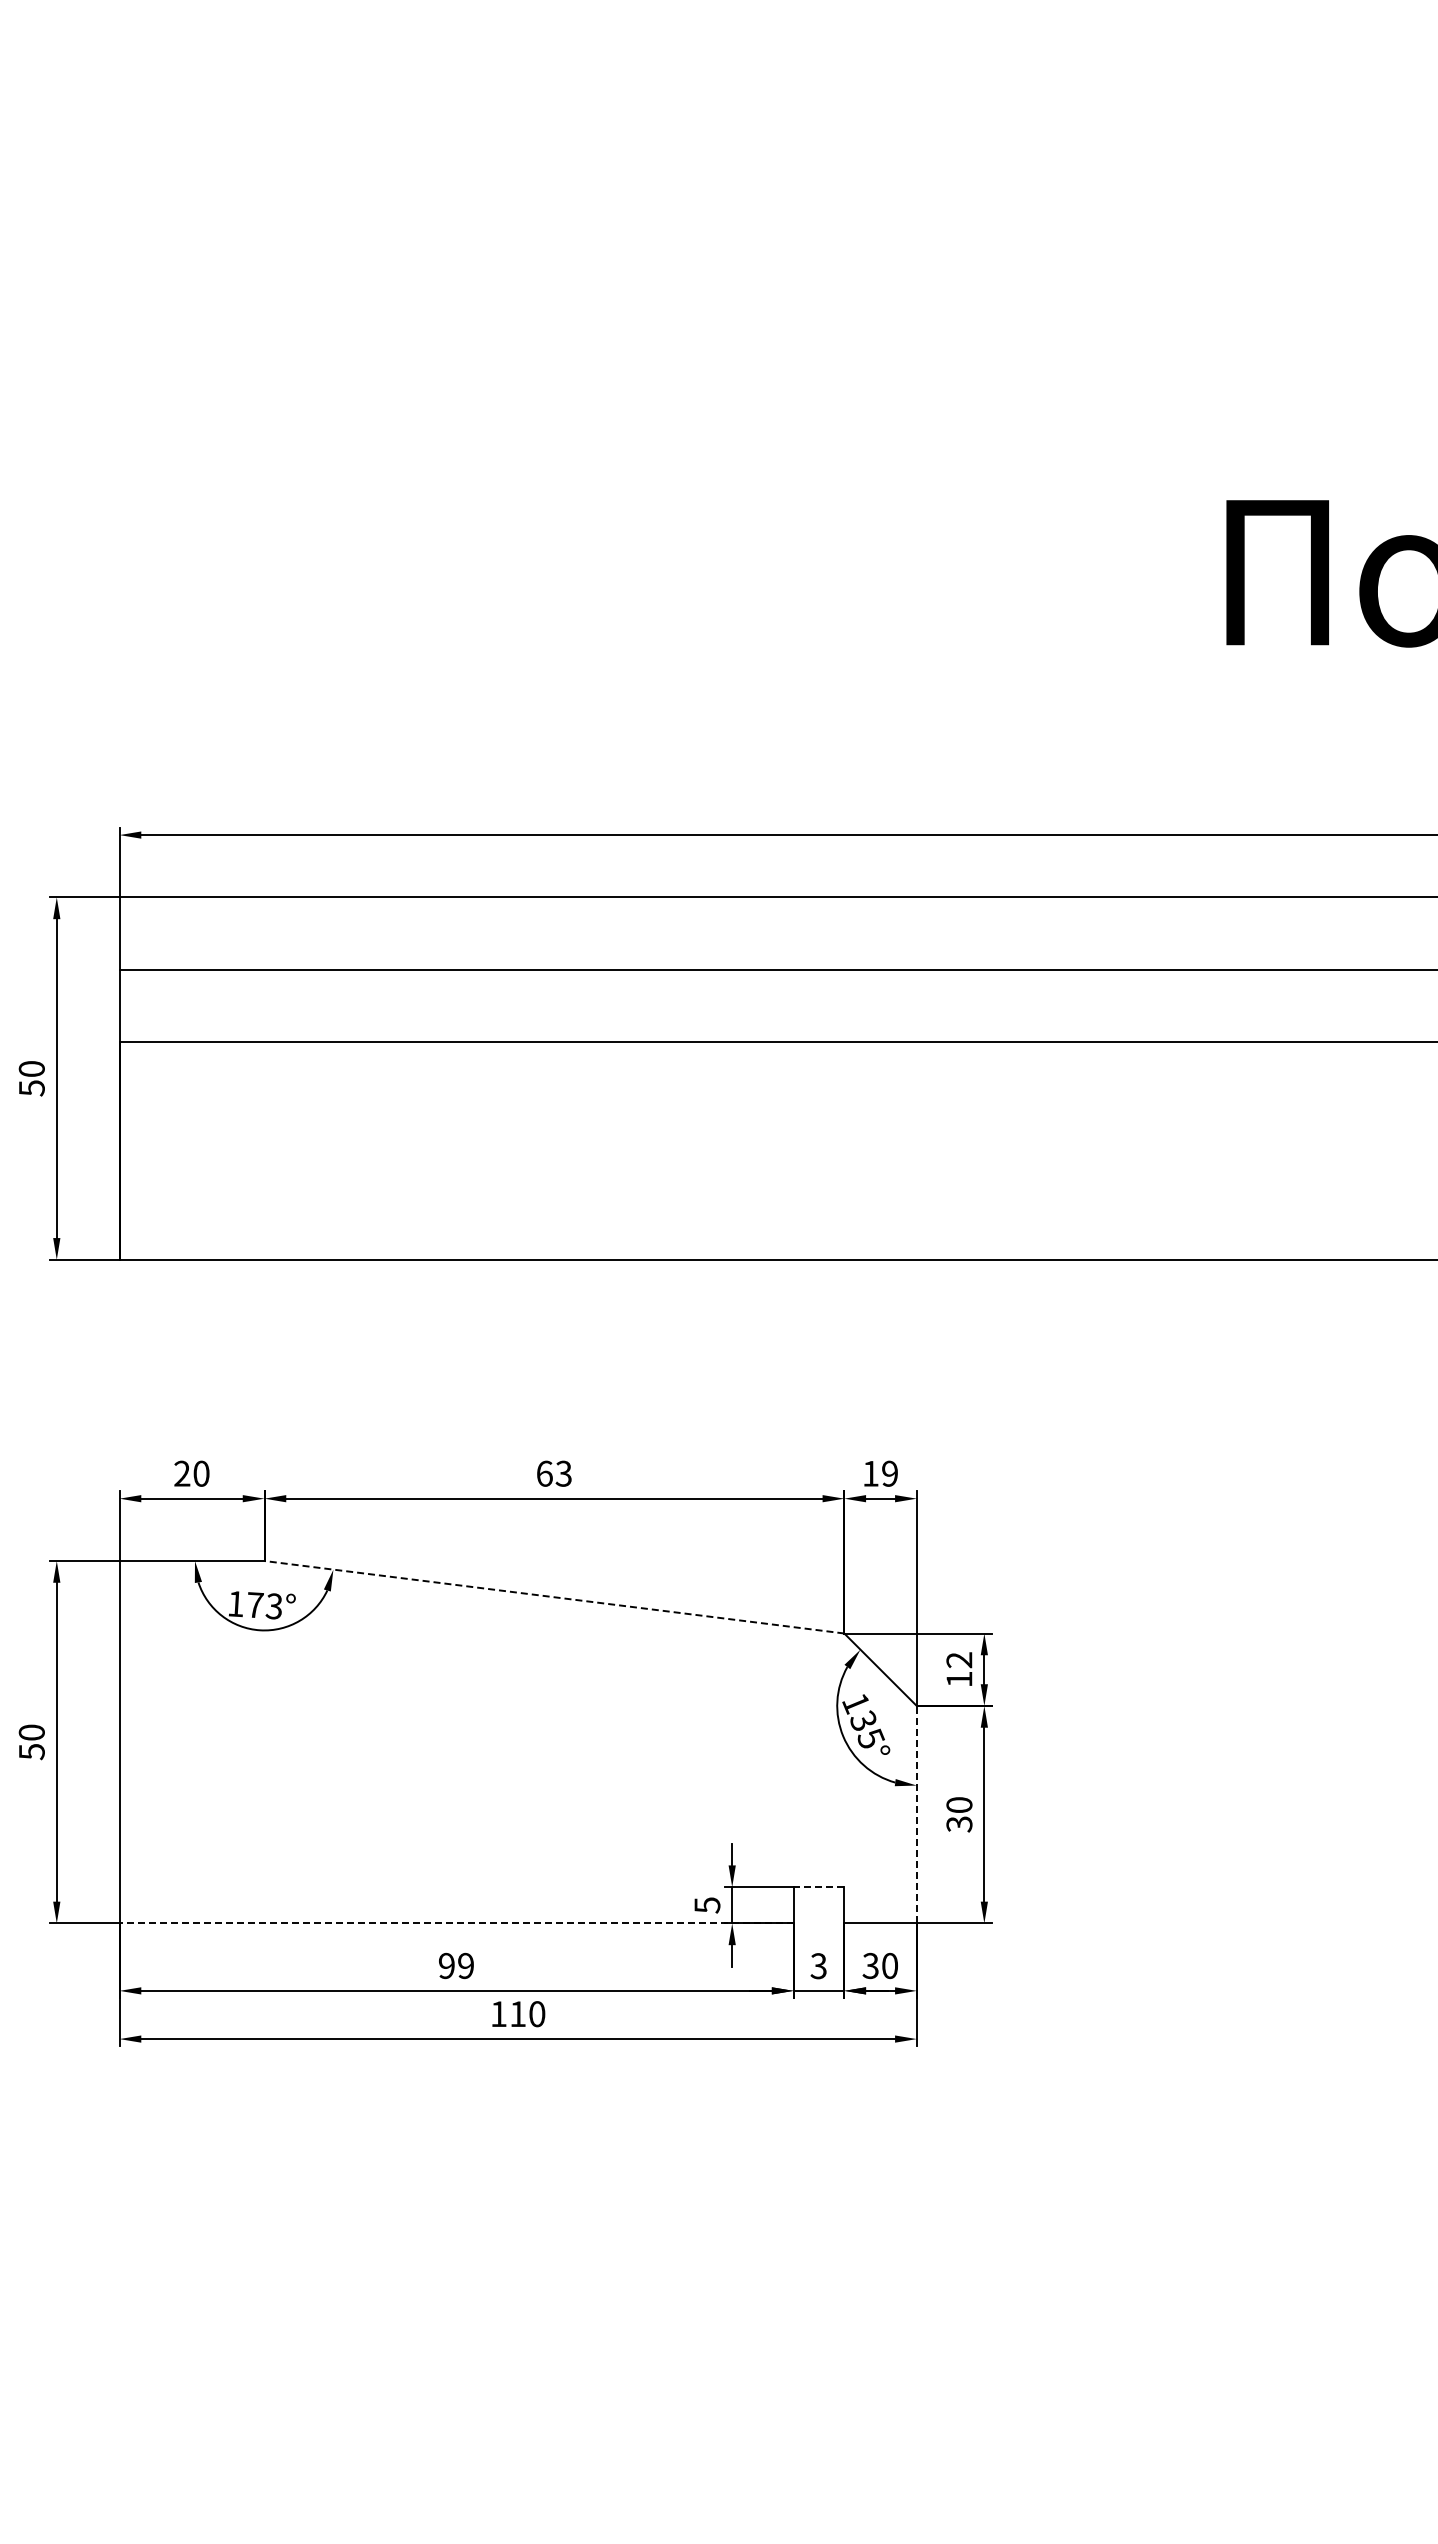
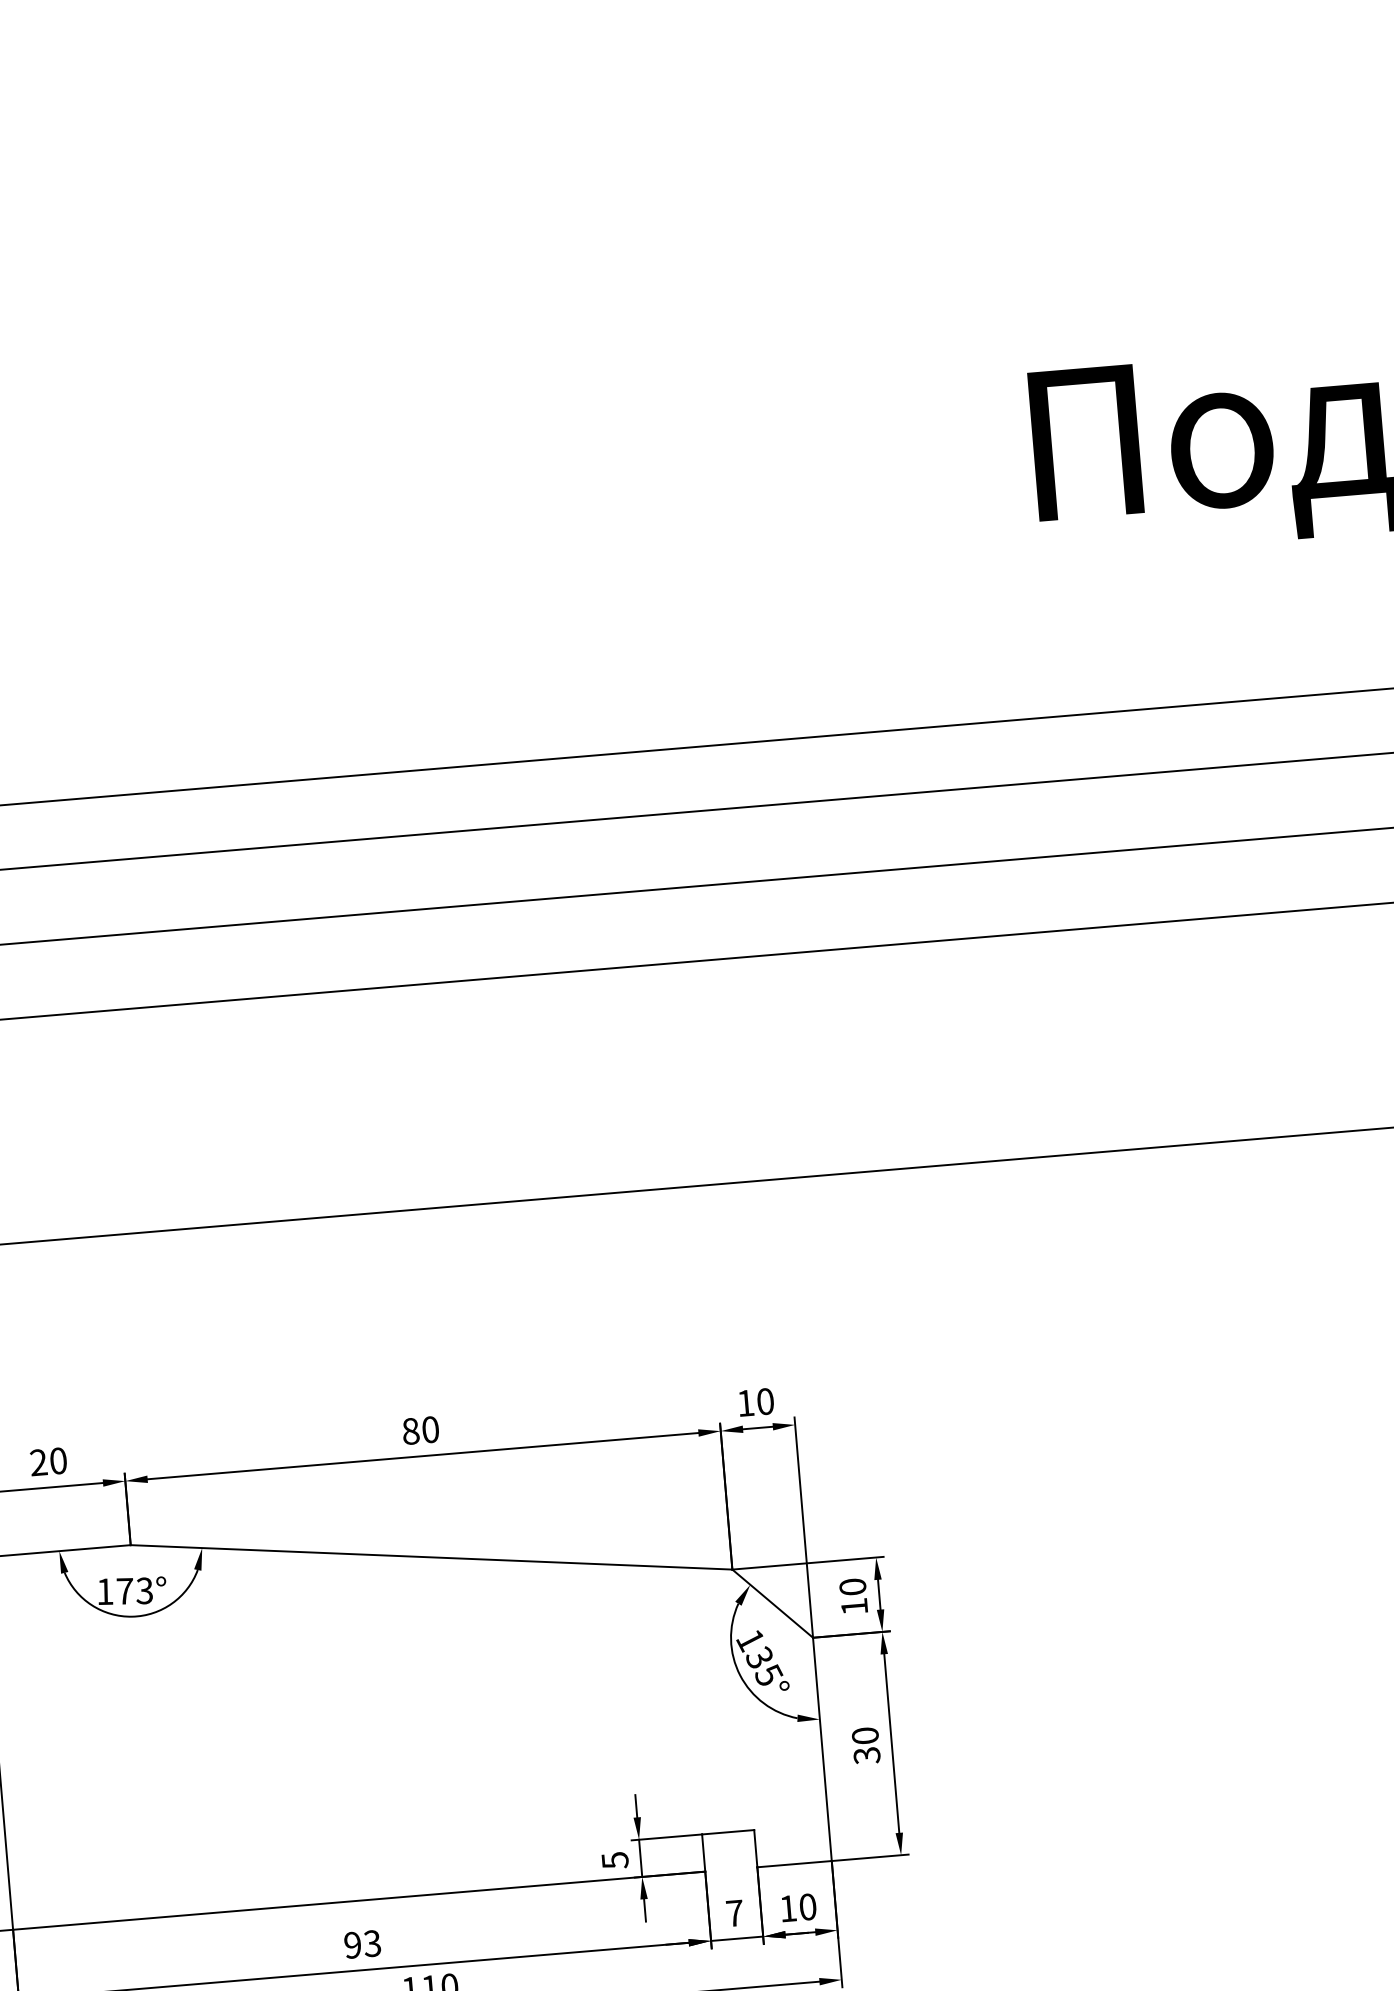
text: (553, 1473) -> (419, 1430), 63 -> 80
text: (889, 1473) -> (764, 1401), 19 -> 10
line: (553, 1597) -> (430, 1557), dashed -> solid
text: (959, 1660) -> (852, 1587), 12 -> 10
line: (916, 1814) -> (822, 1749), dashed -> solid
line: (818, 1887) -> (727, 1832), dashed -> solid
line: (456, 1923) -> (359, 1900), dashed -> solid
text: (465, 1965) -> (371, 1943), 99 -> 93
text: (870, 1965) -> (787, 1908), 30 -> 10
text: (818, 1966) -> (734, 1913), 3 -> 7

